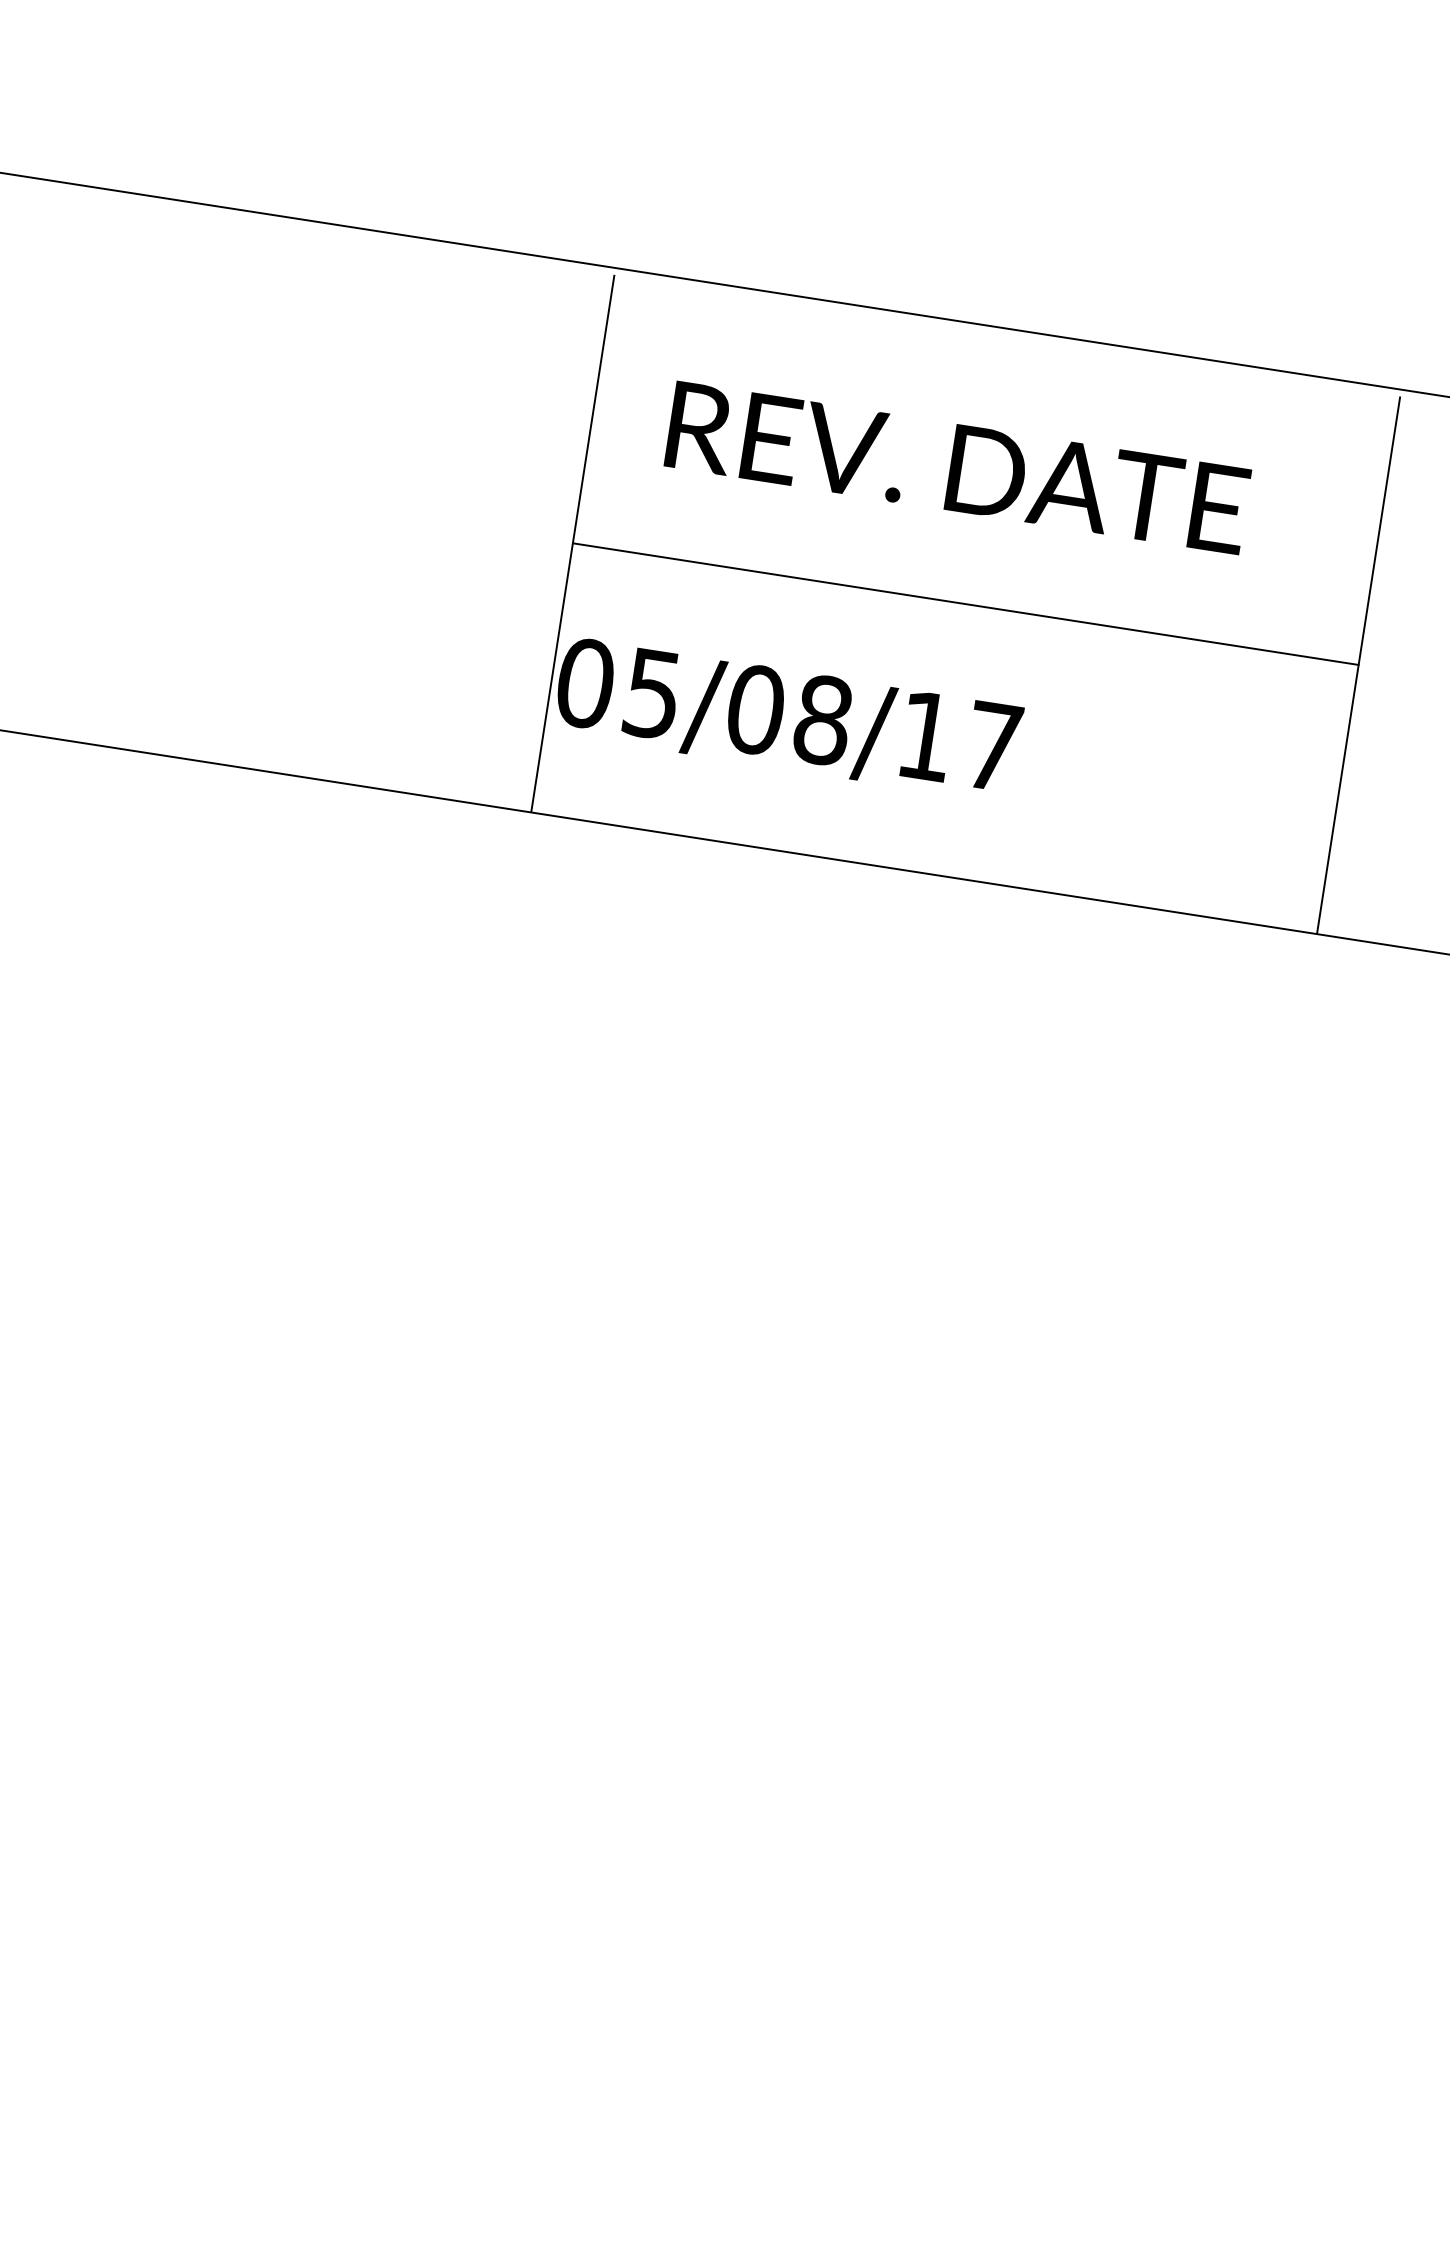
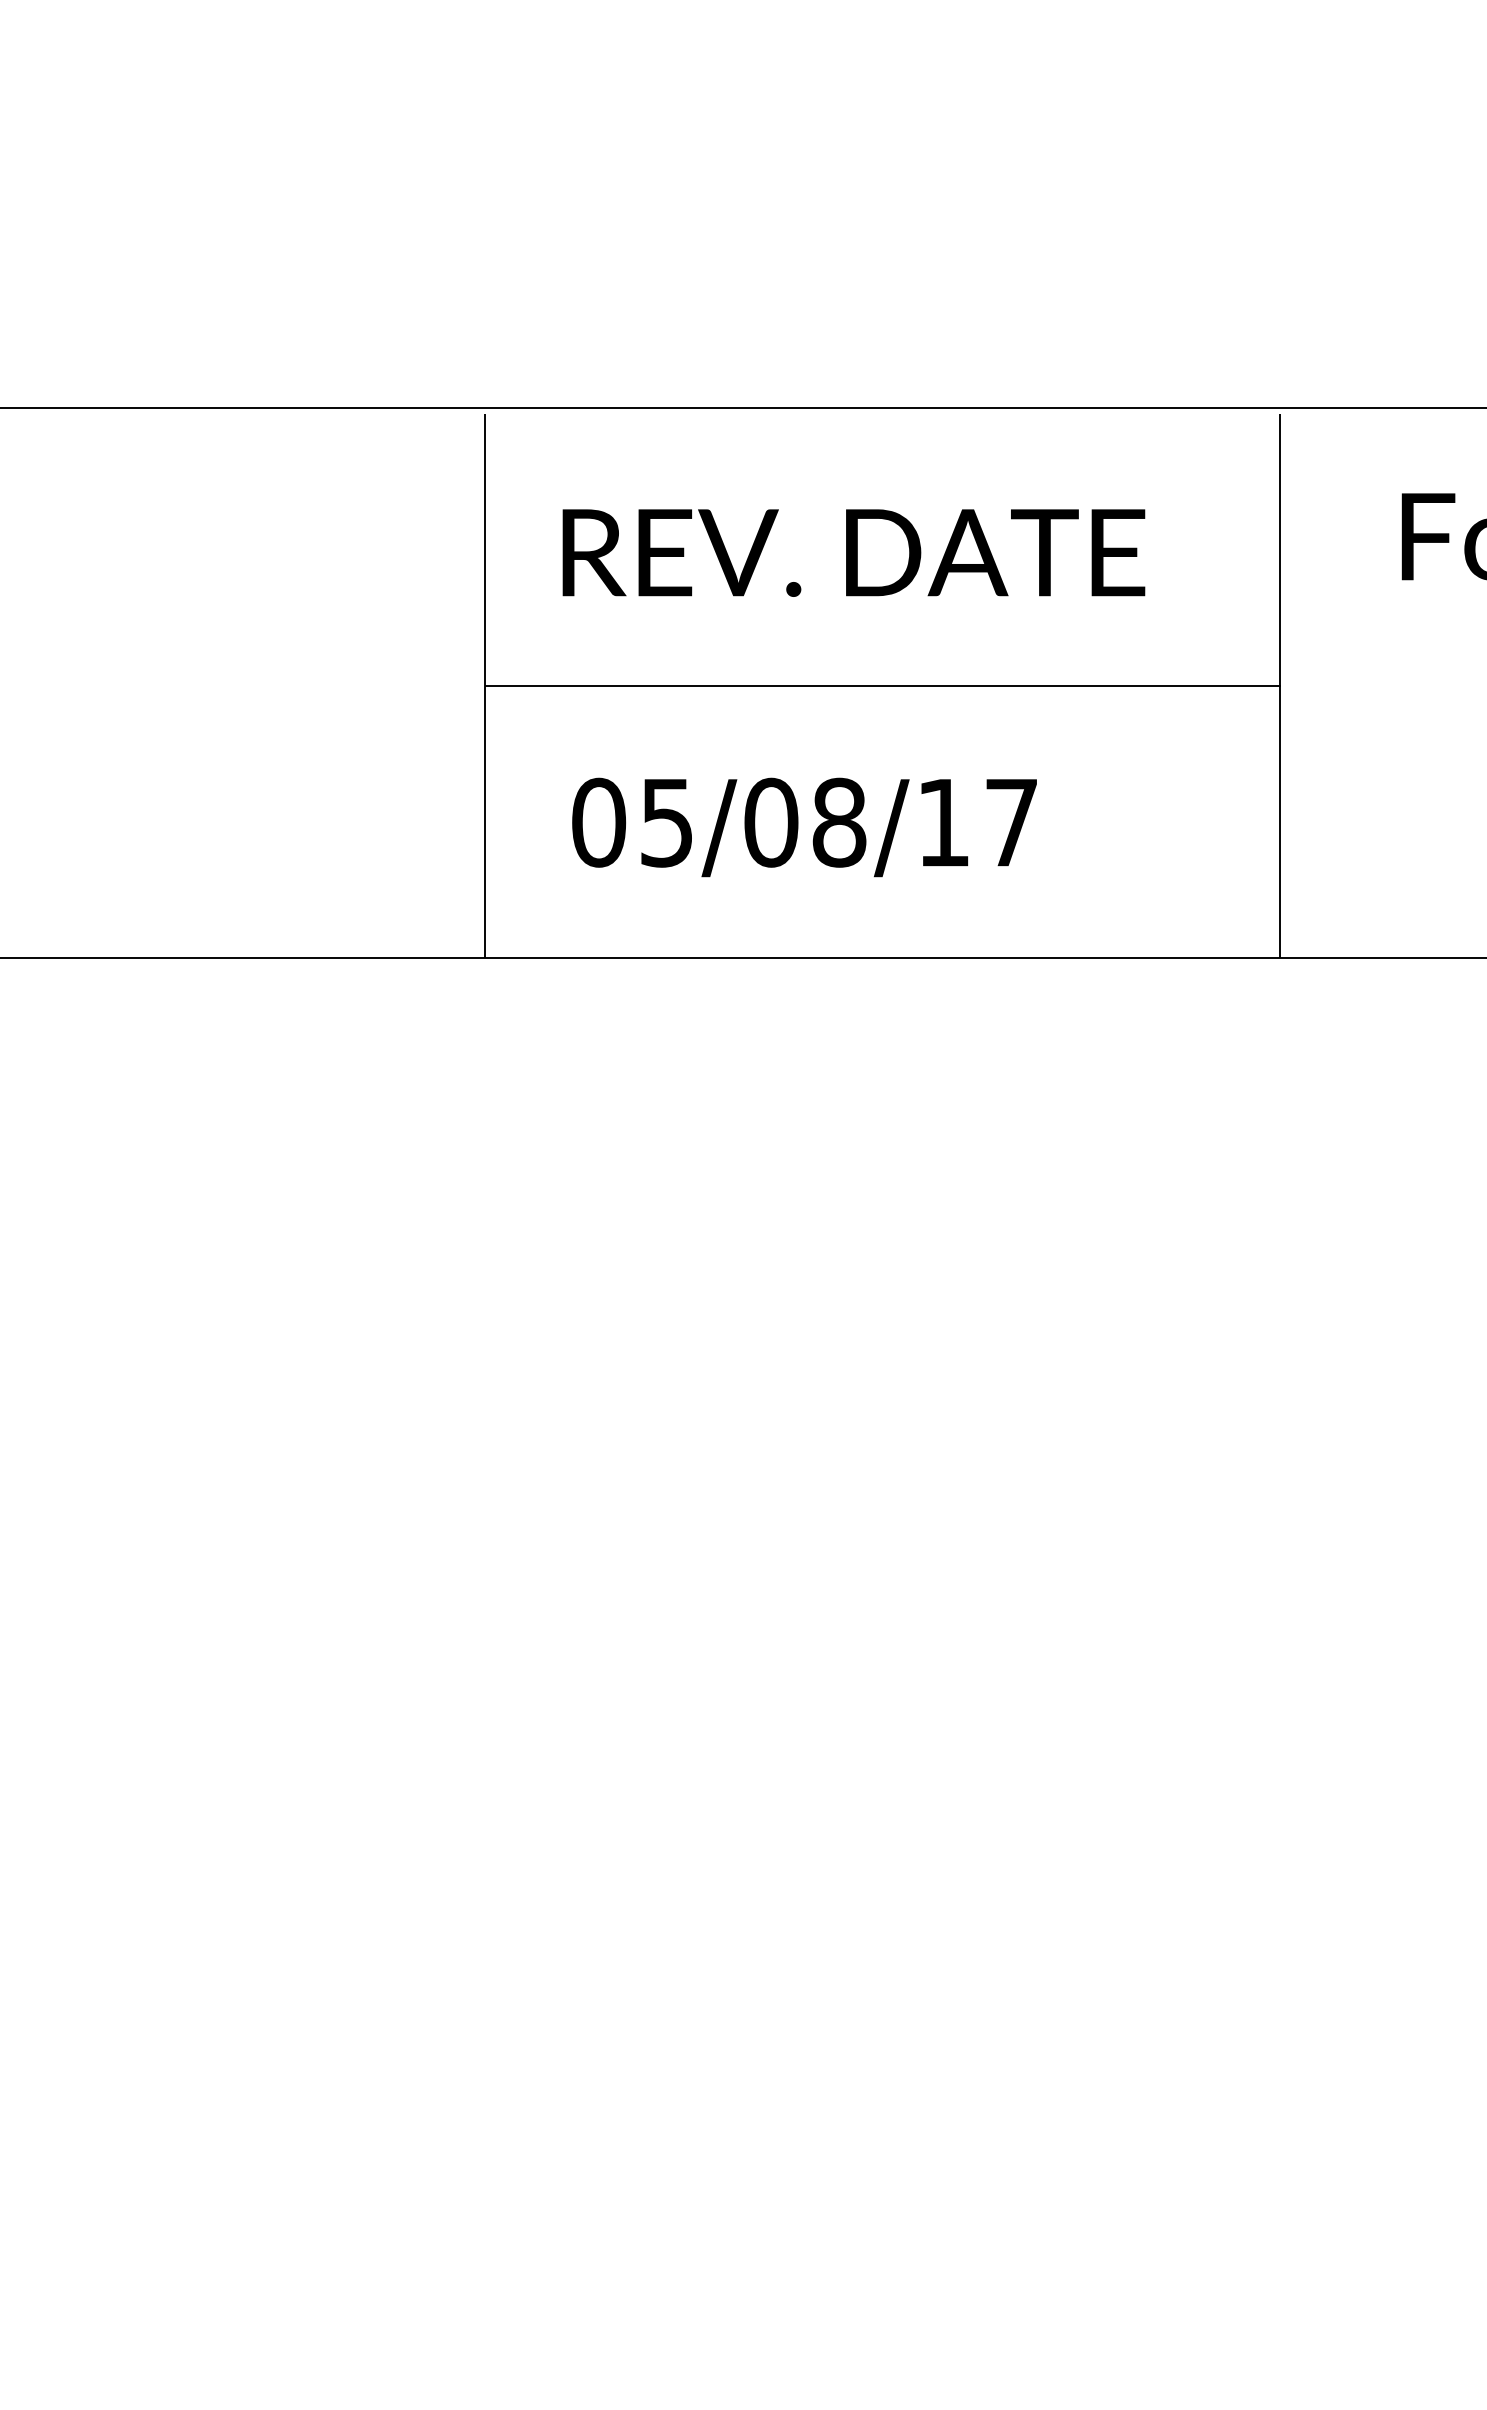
text: (787, 719) -> (804, 827), moved

